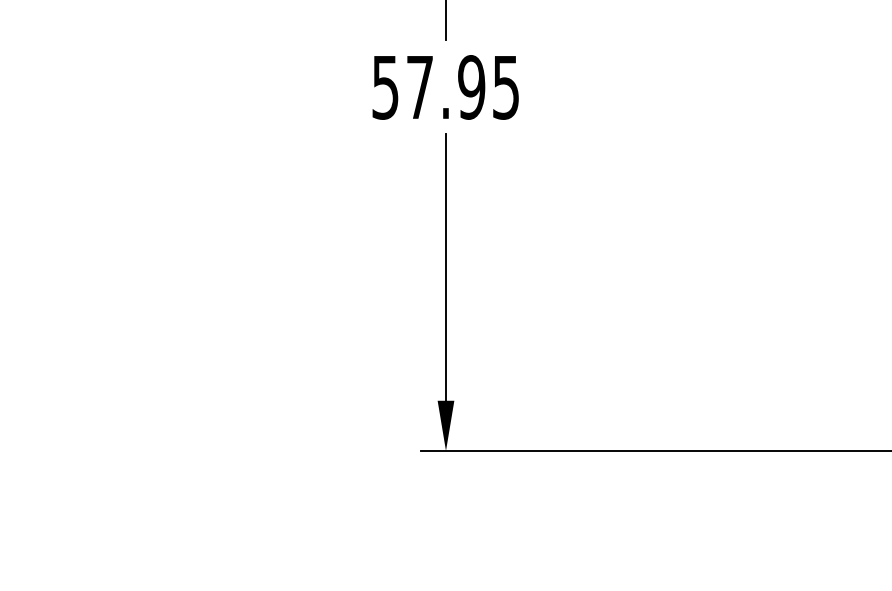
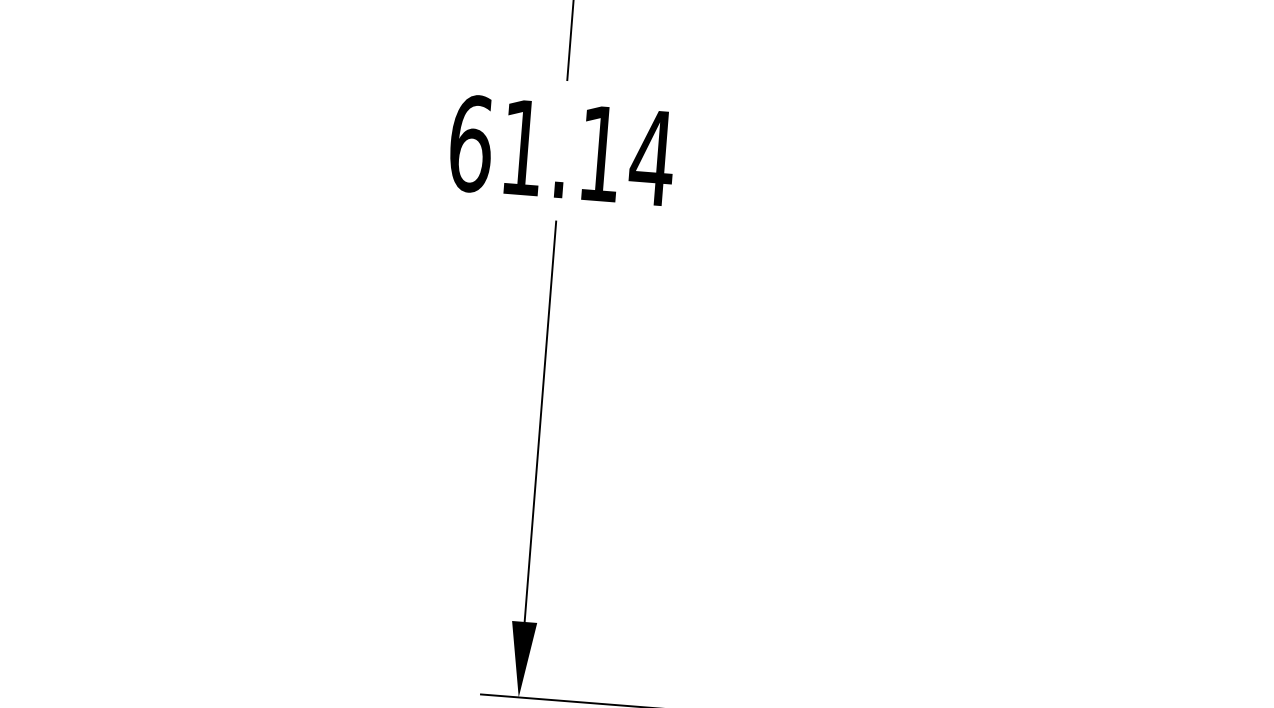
text: (446, 87) -> (562, 150), 57.95 -> 61.14

